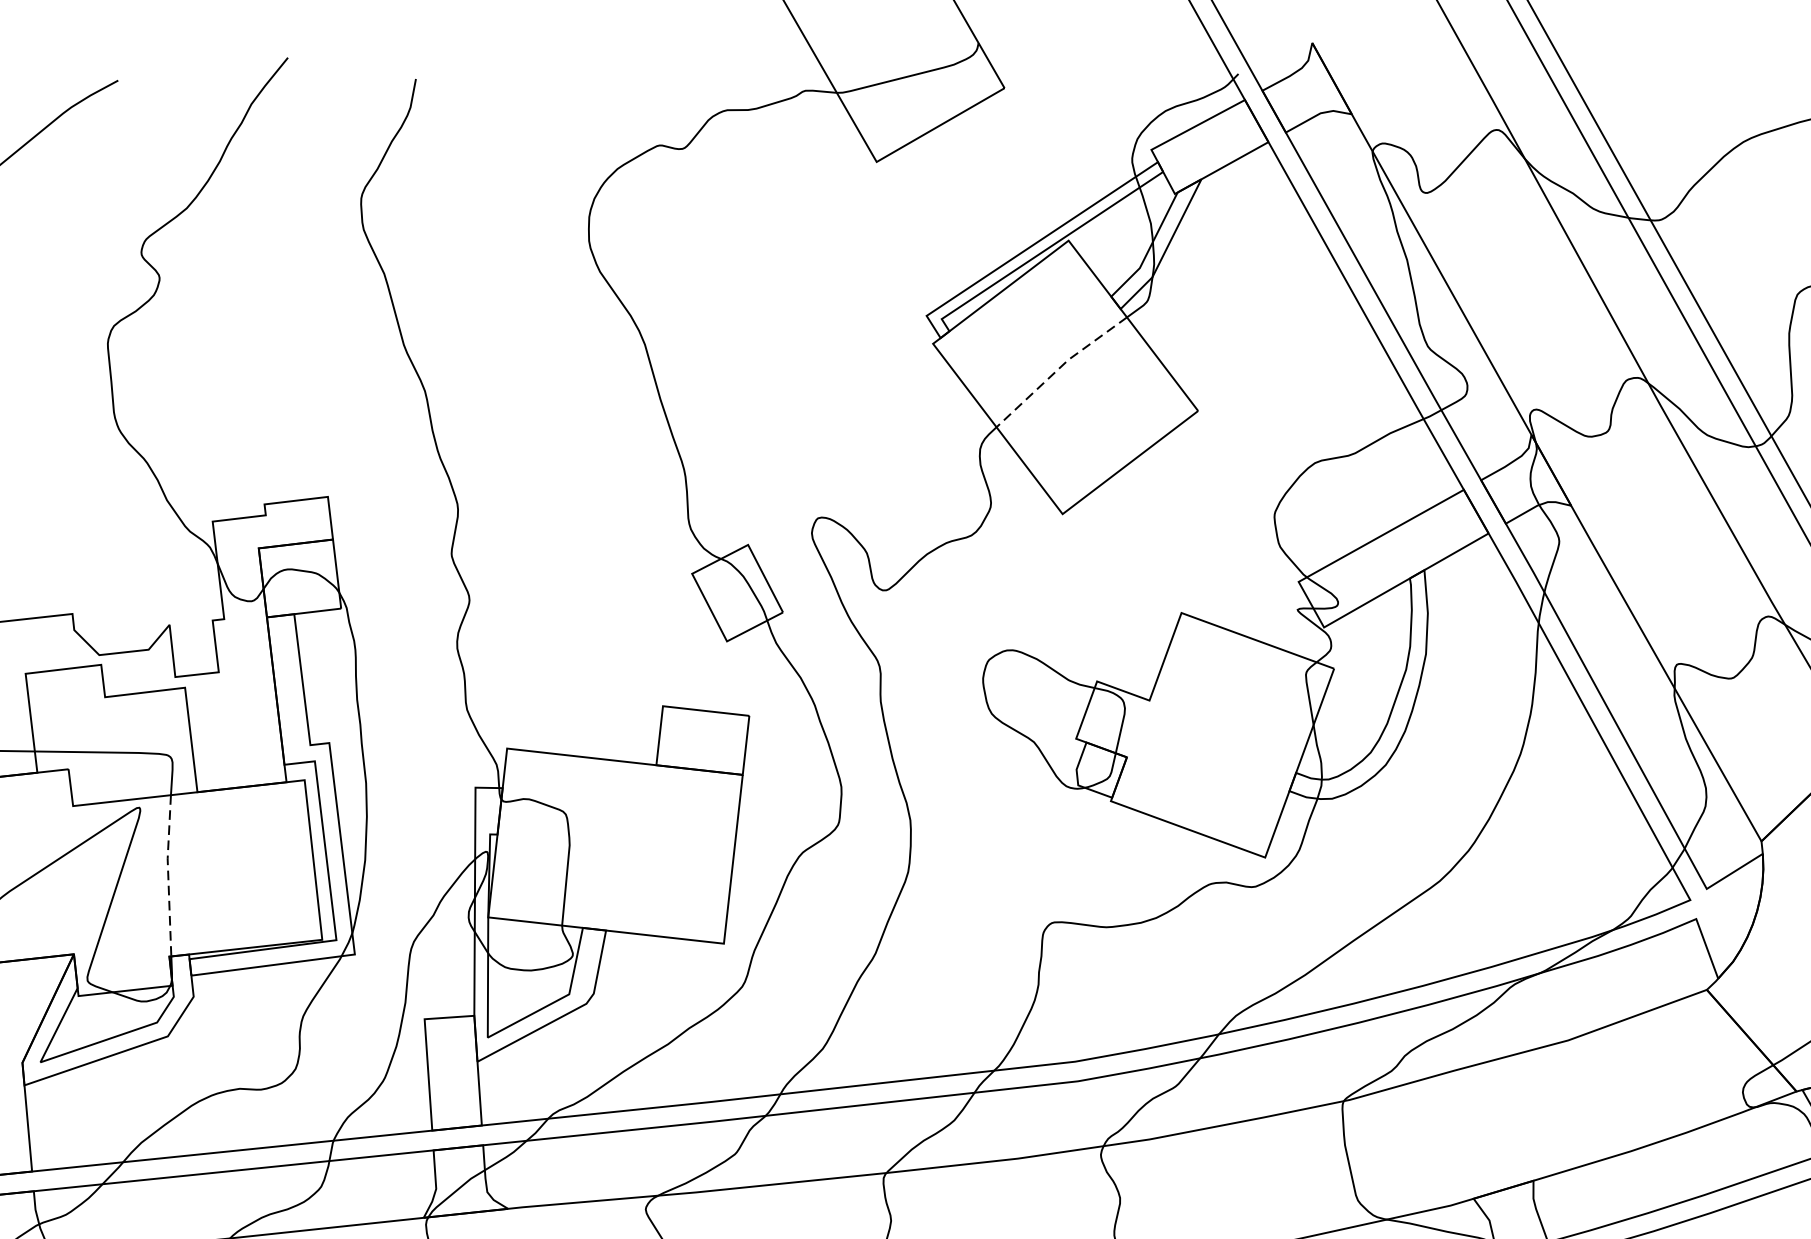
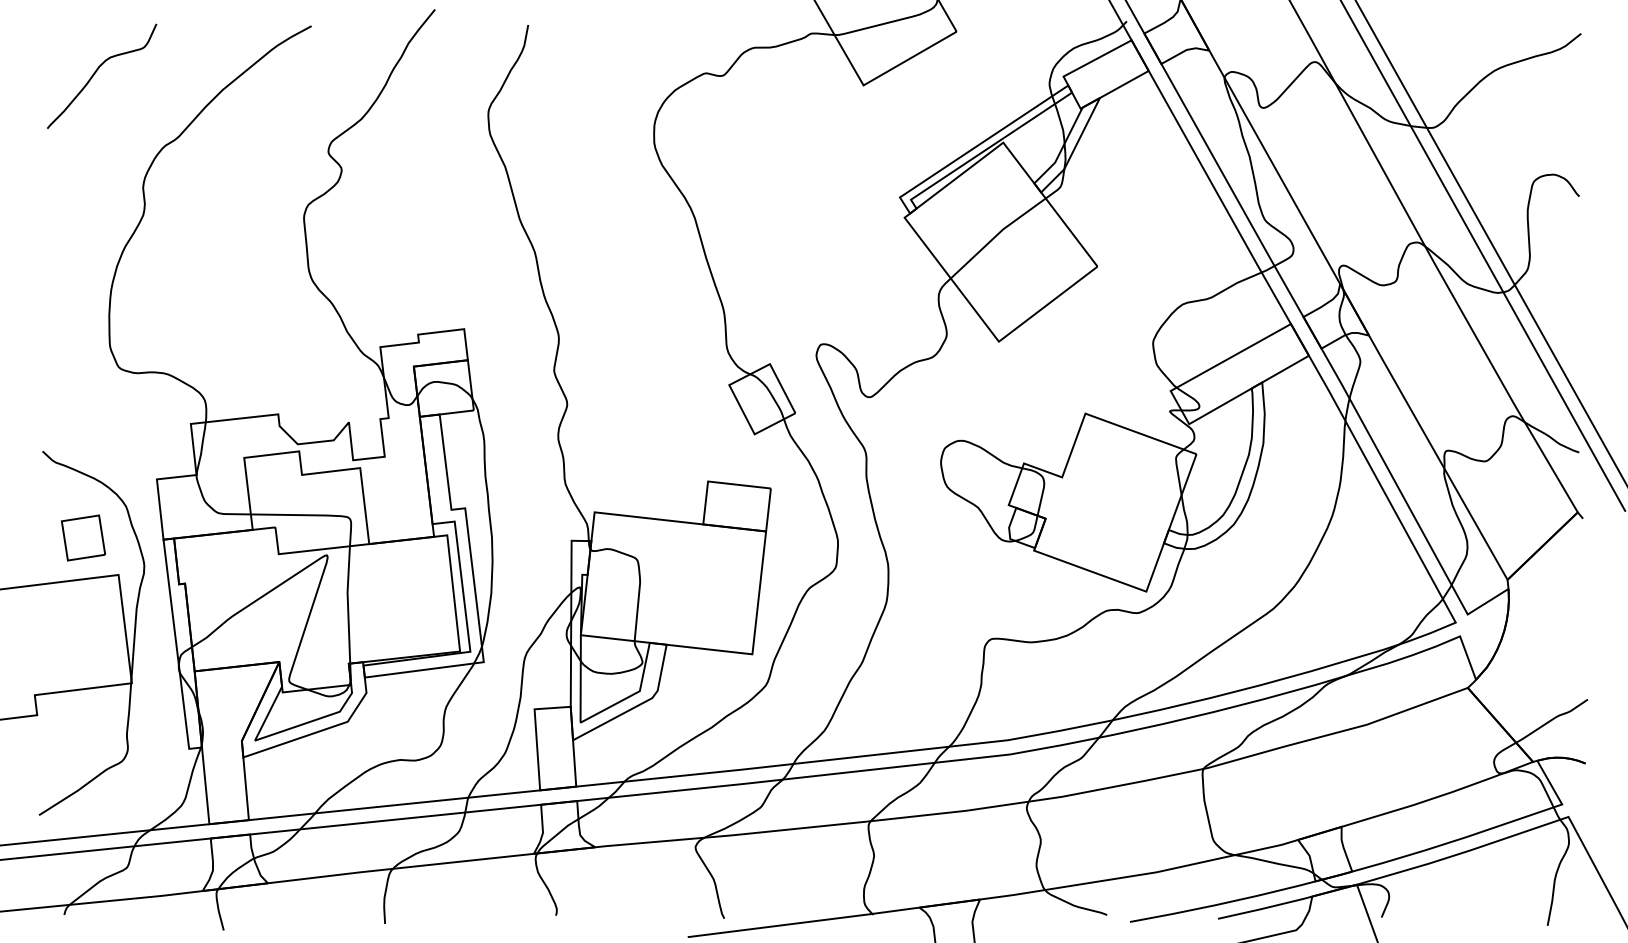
line: (1059, 368) -> (996, 235), dashed -> solid
line: (168, 875) -> (348, 604), dashed -> solid

